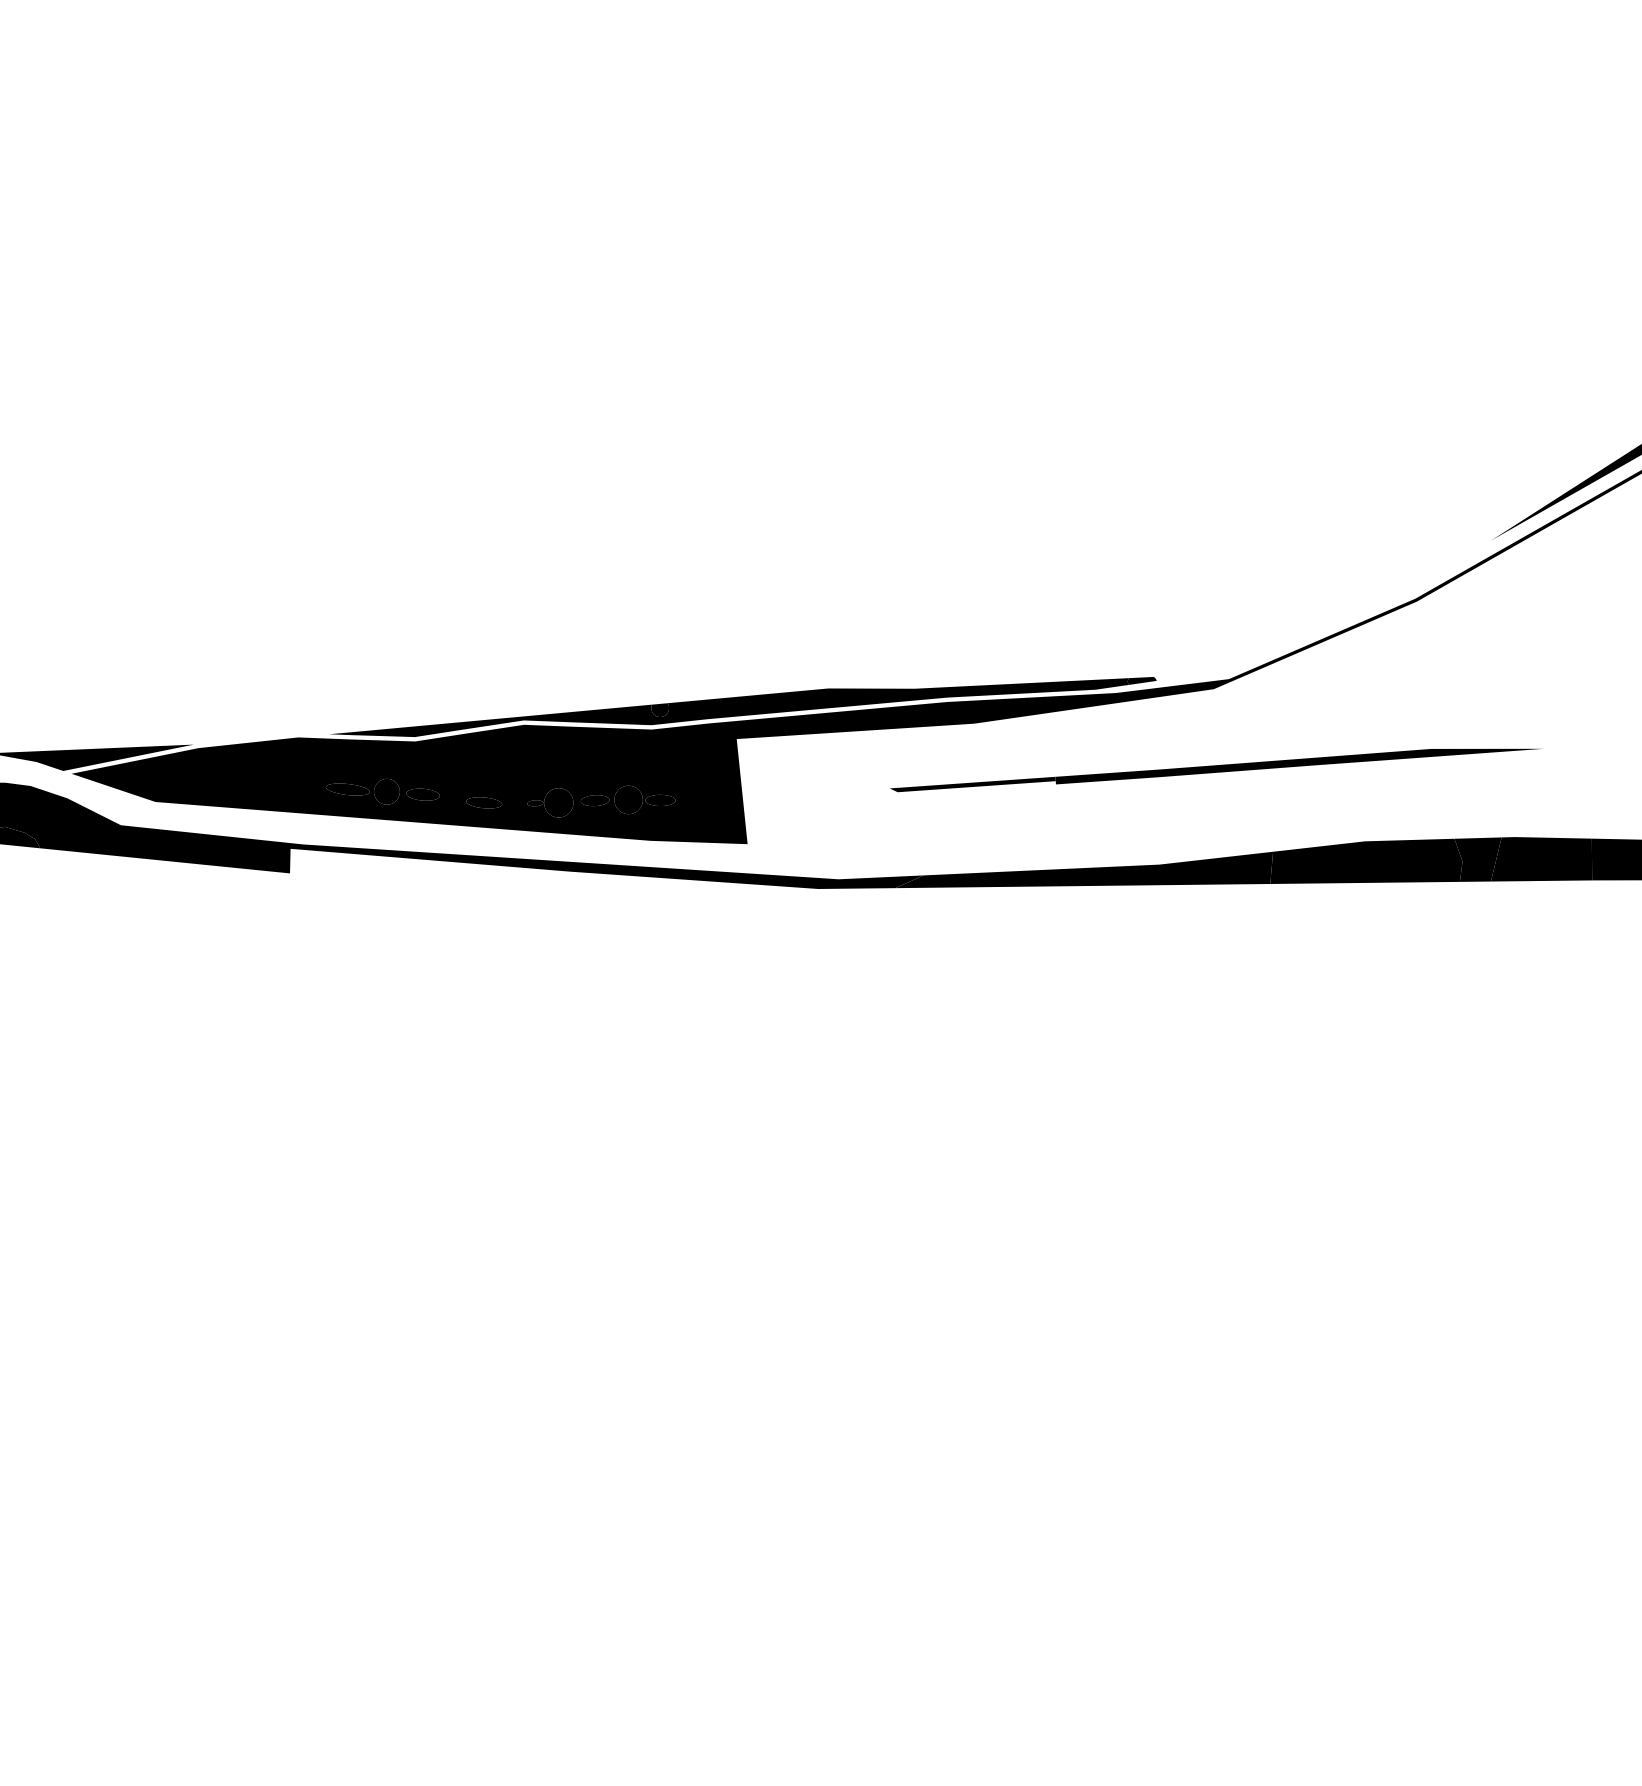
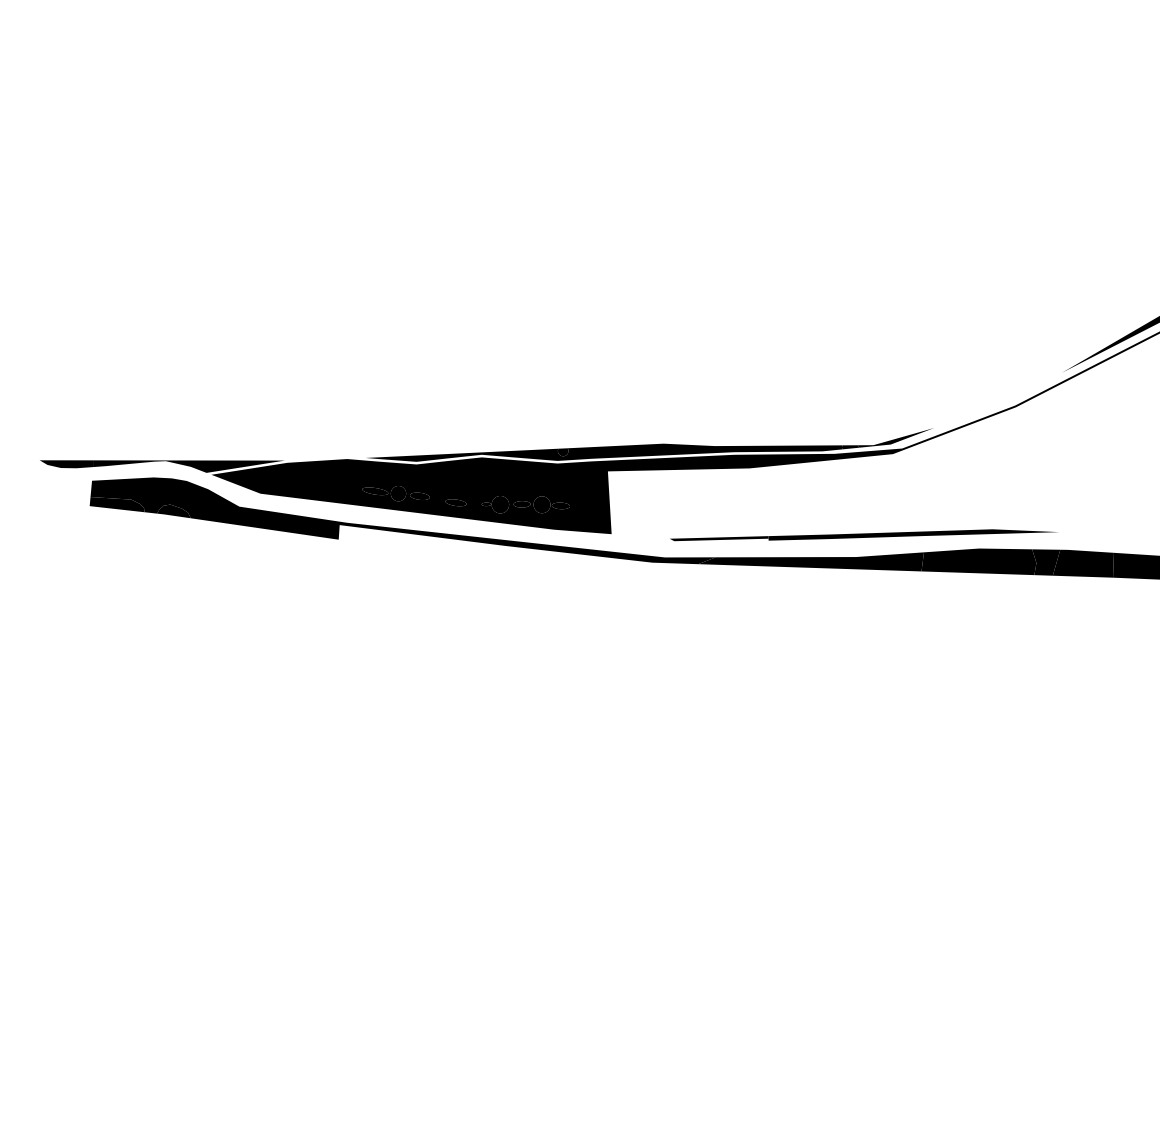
fill: (1216, 661) -> (895, 437), added
part: (1214, 768) -> (863, 535), moved

